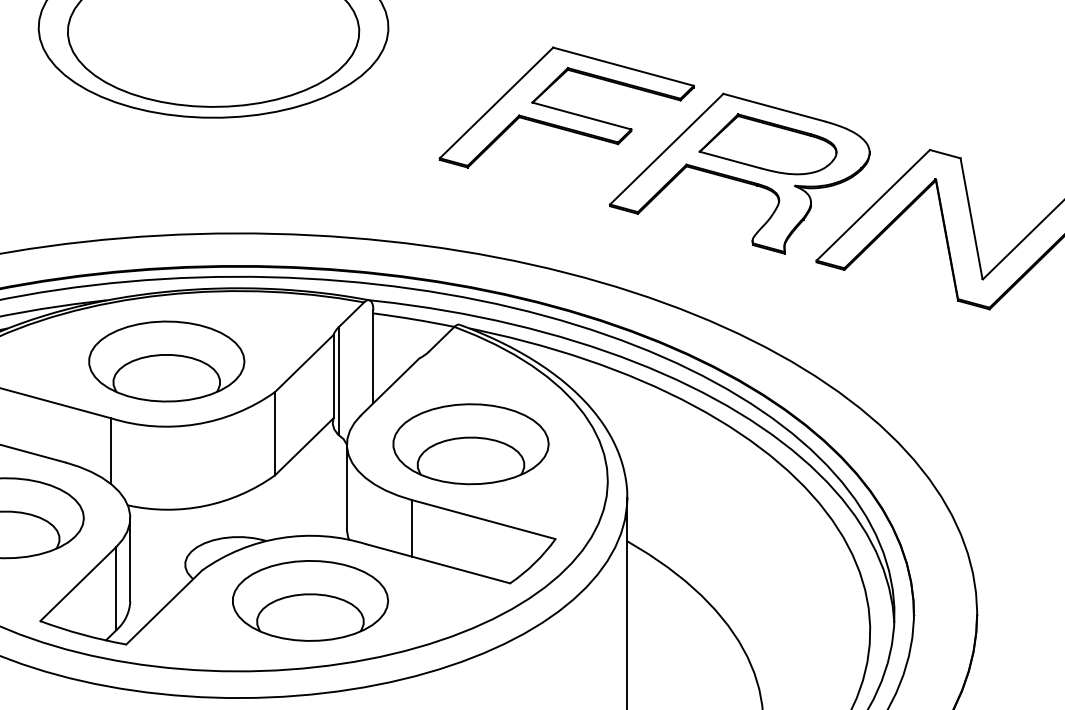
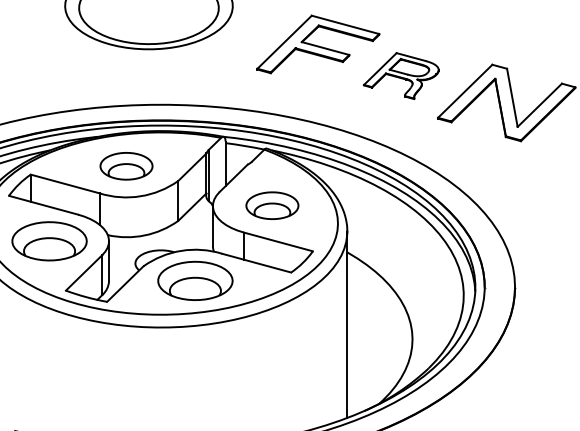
part: (740, 172) -> (401, 75), size x0.6
part: (166, 362) -> (126, 166), size x0.7
part: (471, 443) -> (272, 205), size x0.7

